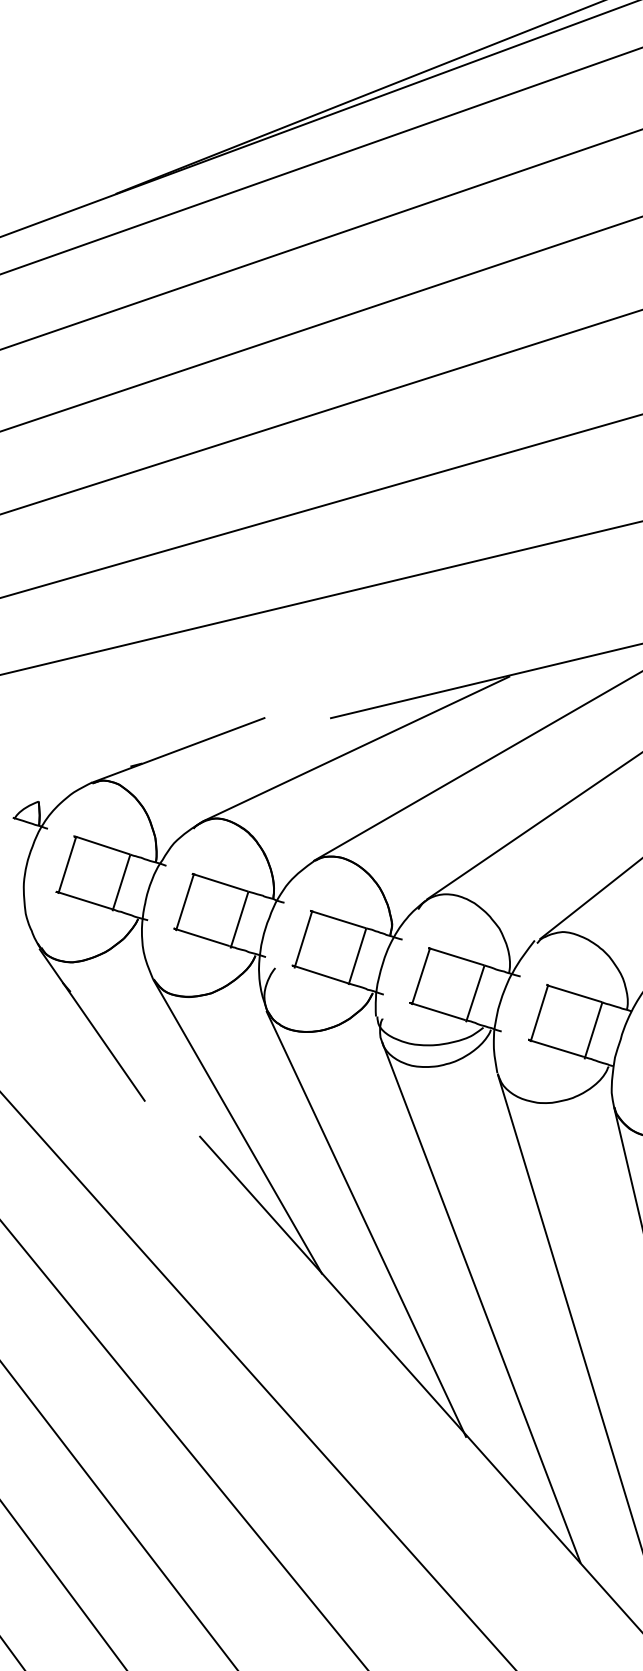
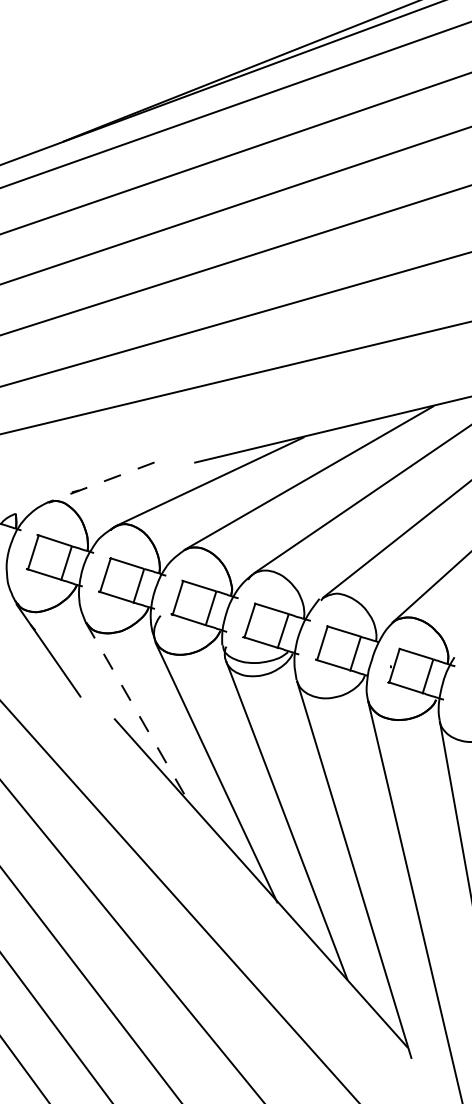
line: (178, 750) -> (101, 482), solid -> dashed
line: (237, 1127) -> (137, 713), solid -> dashed

